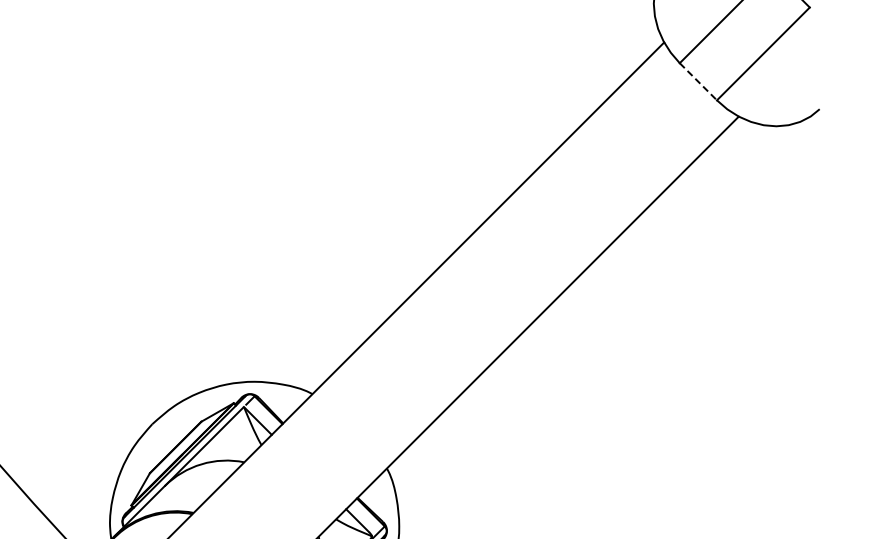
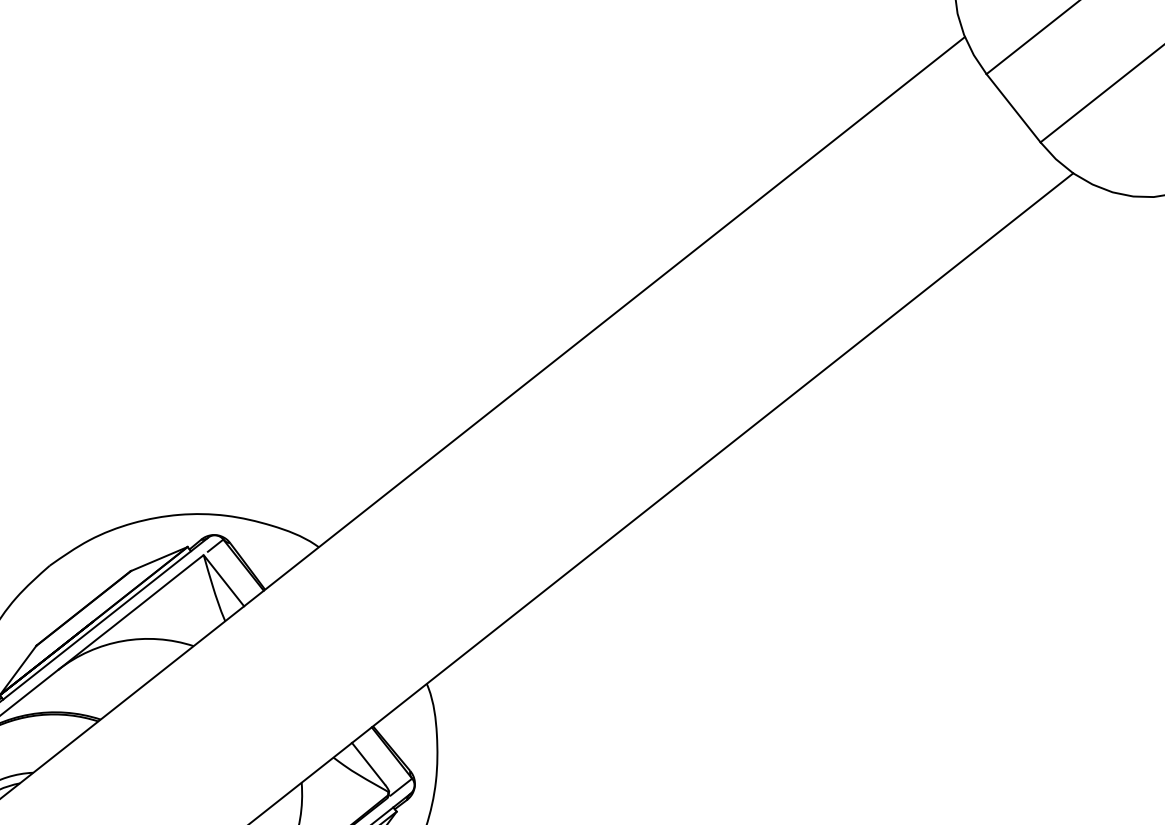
line: (698, 82) -> (1013, 109), dashed -> solid

